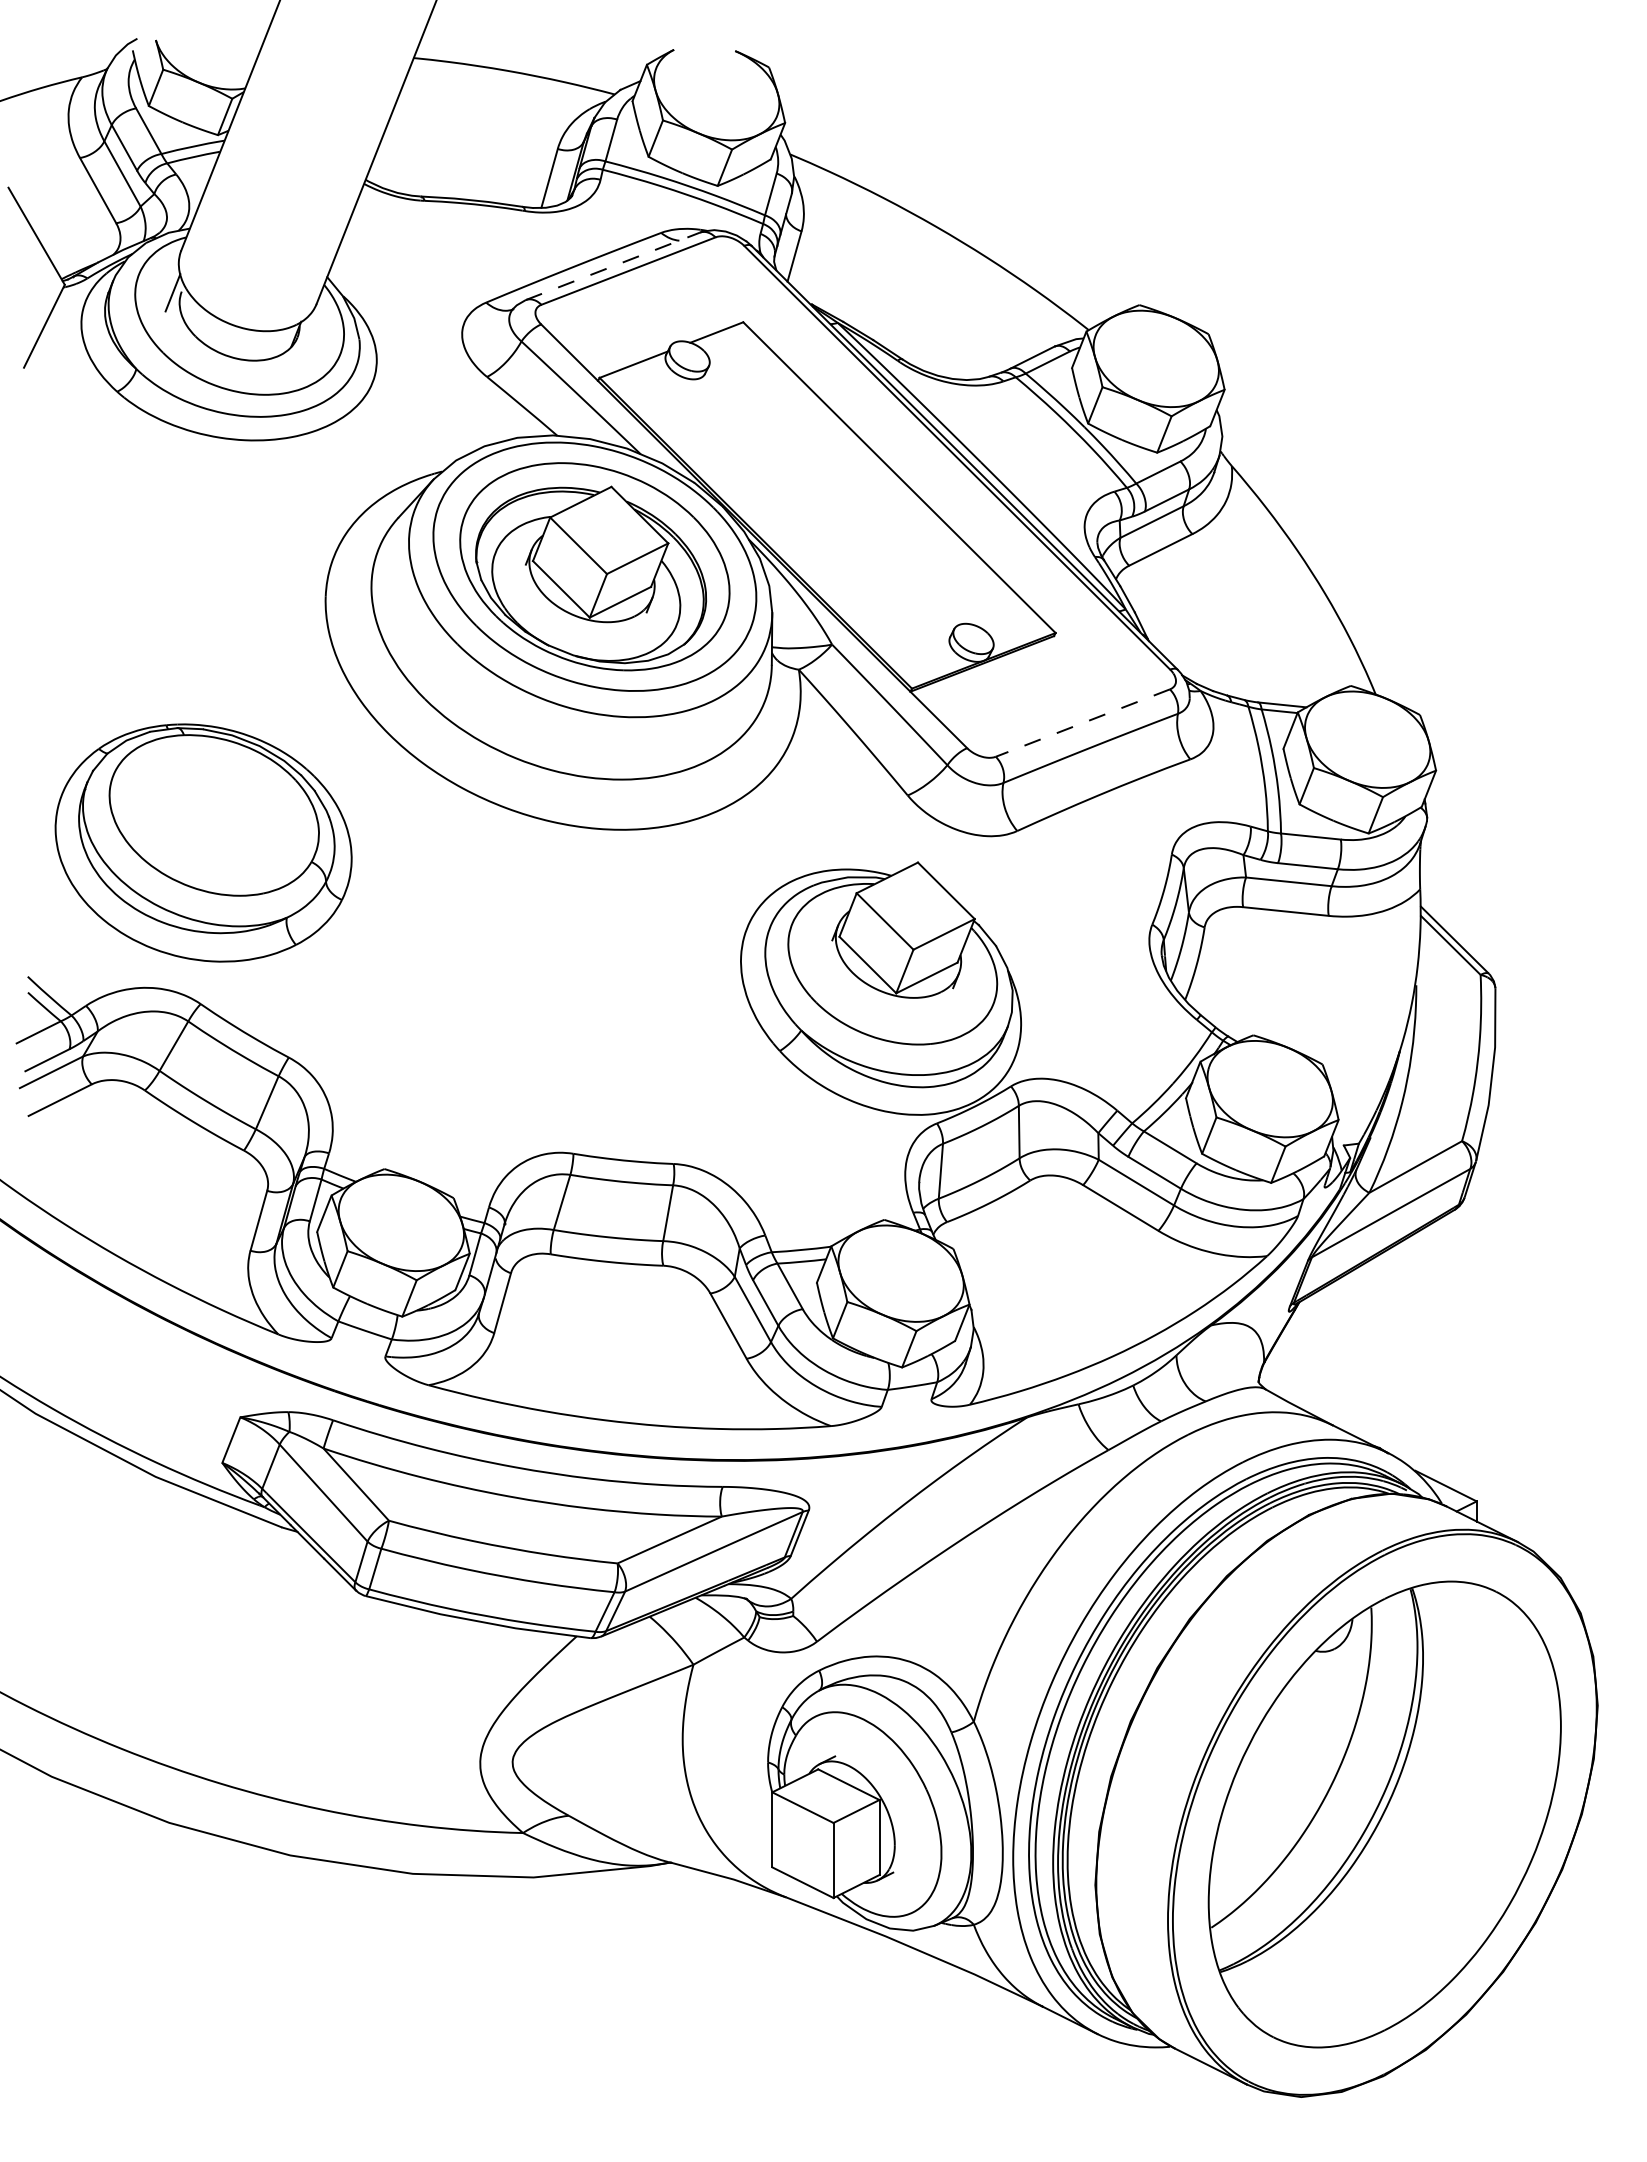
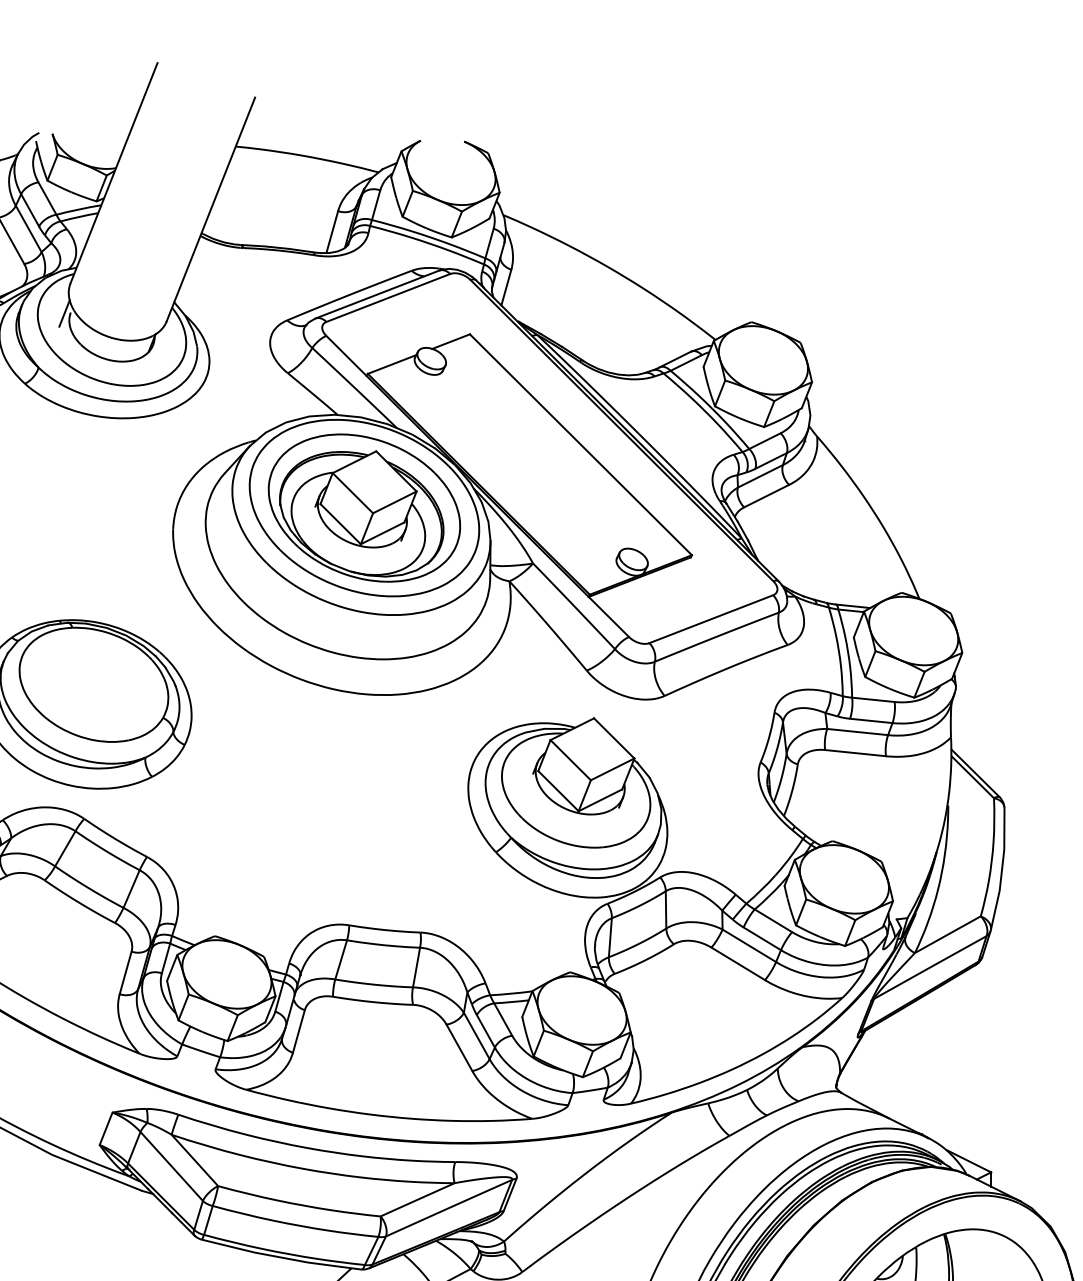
line: (613, 266) -> (377, 294), dashed -> solid
line: (1082, 723) -> (711, 619), dashed -> solid

